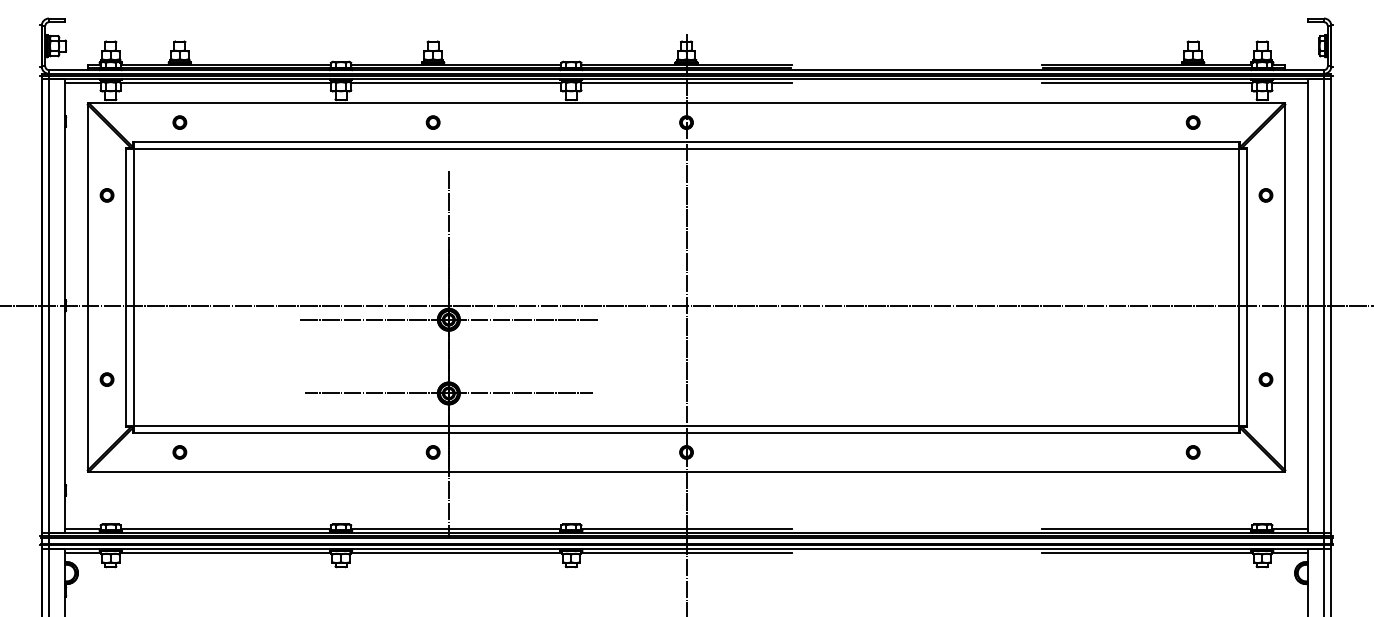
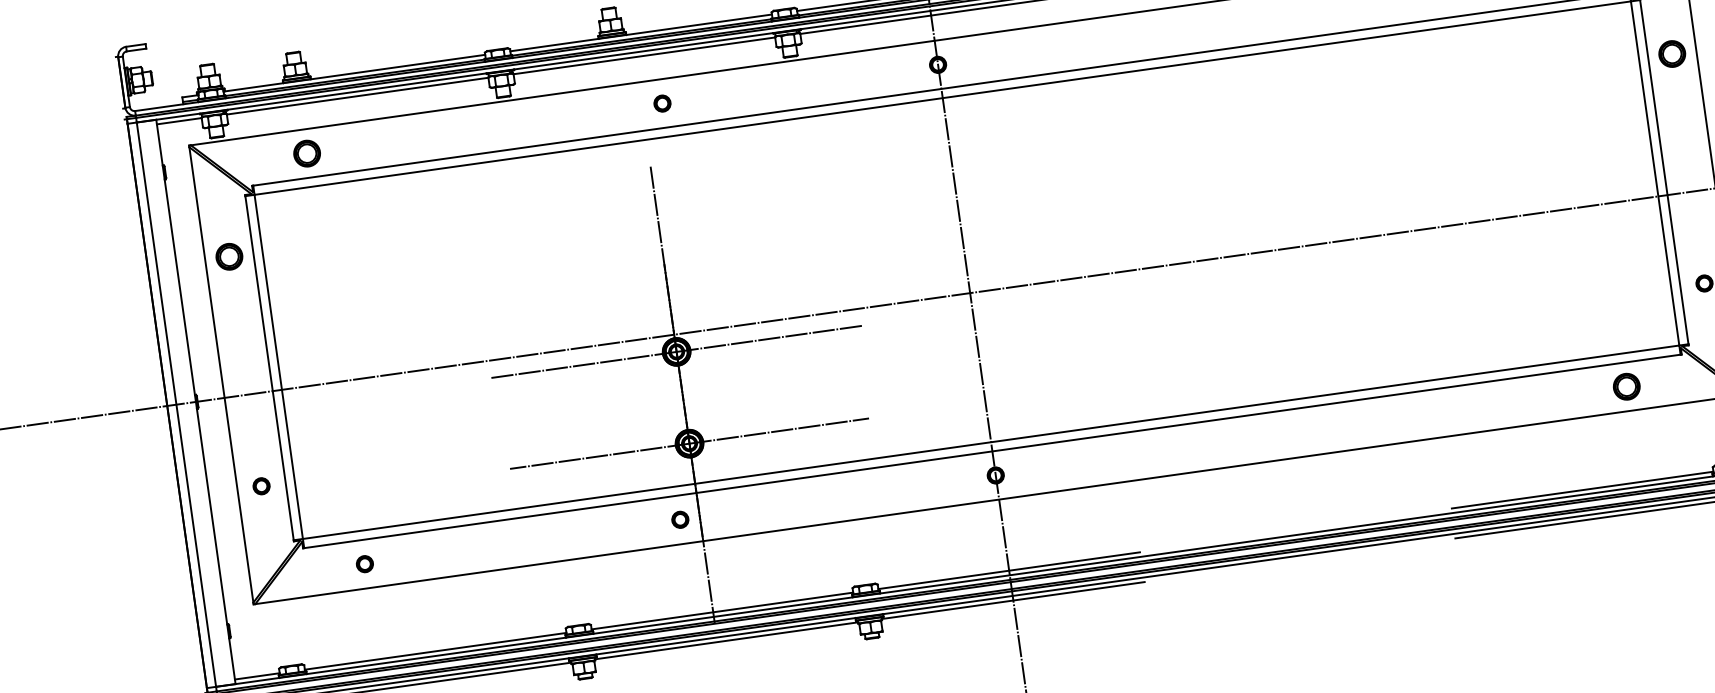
part: (179, 122) -> (306, 153), size x1.6
part: (432, 122) -> (661, 103), moved
part: (106, 195) -> (228, 257), size x1.6
part: (1265, 195) -> (1671, 54), size x1.6
part: (1192, 452) -> (1625, 387), size x1.6

